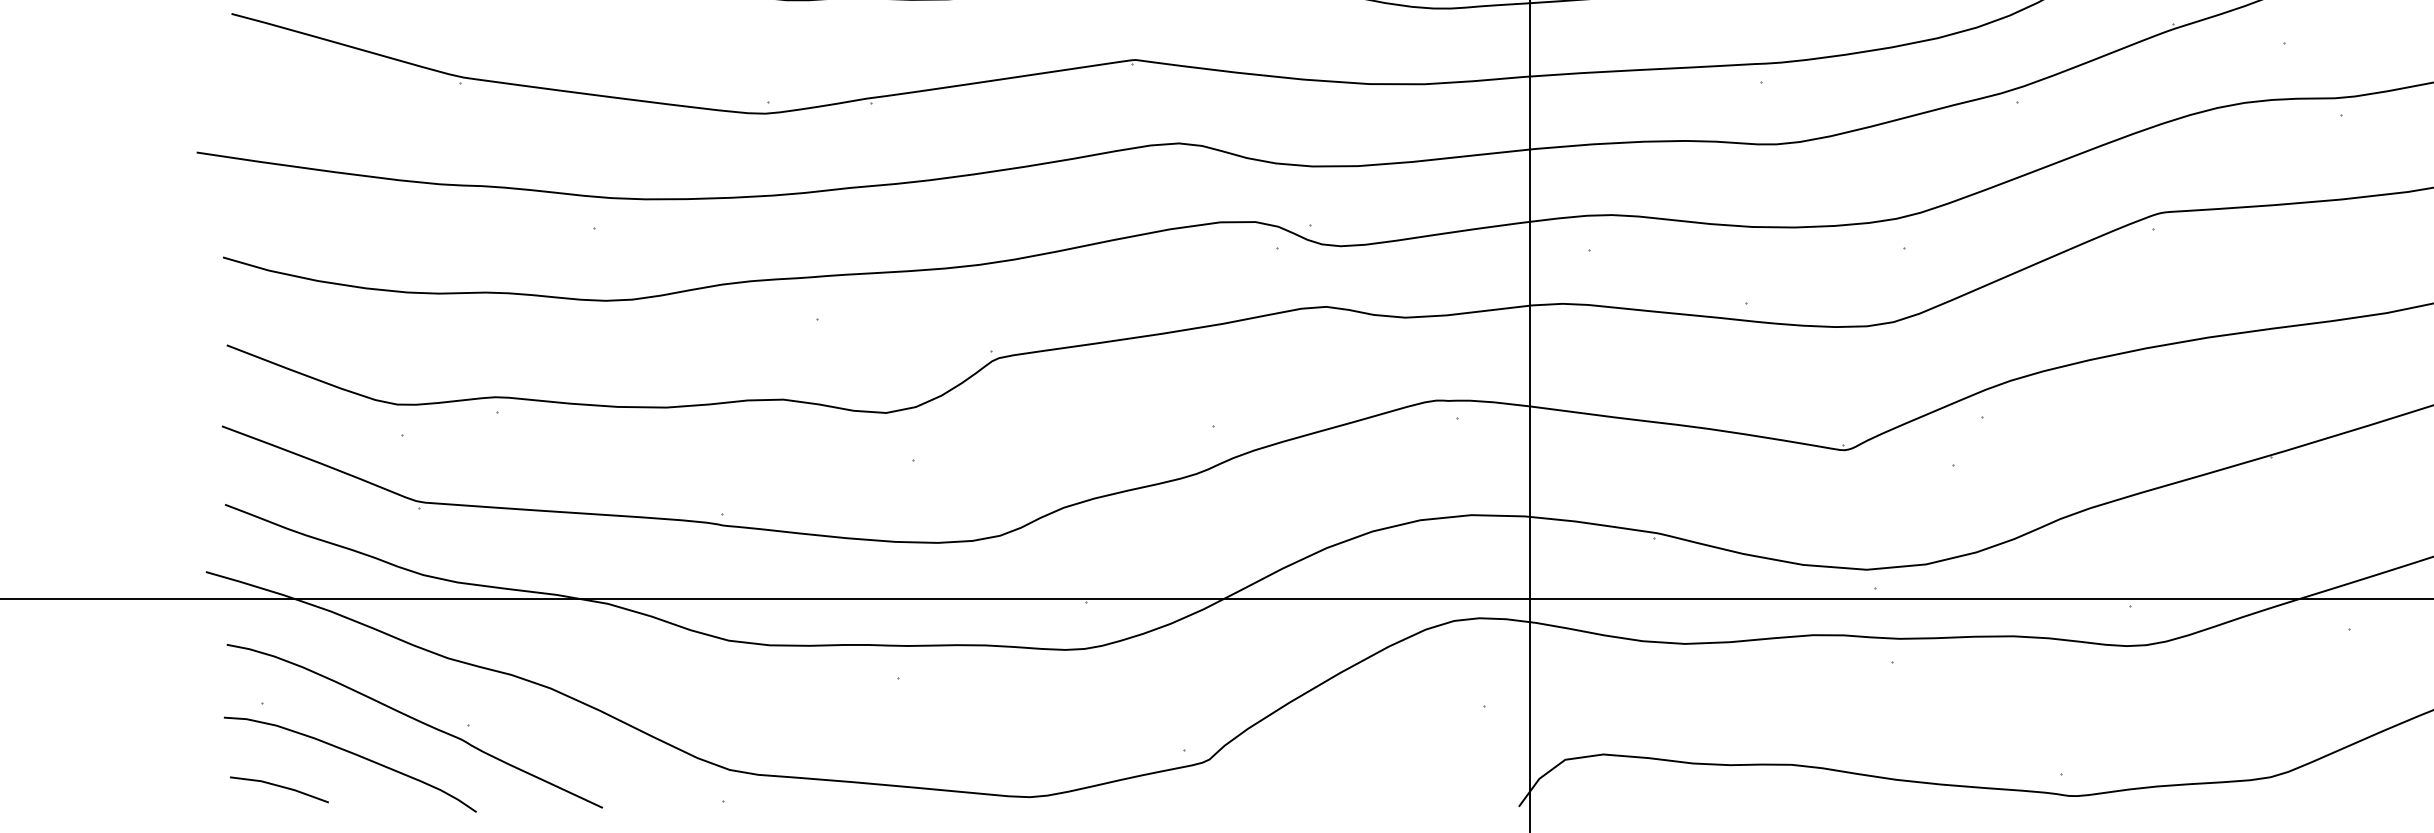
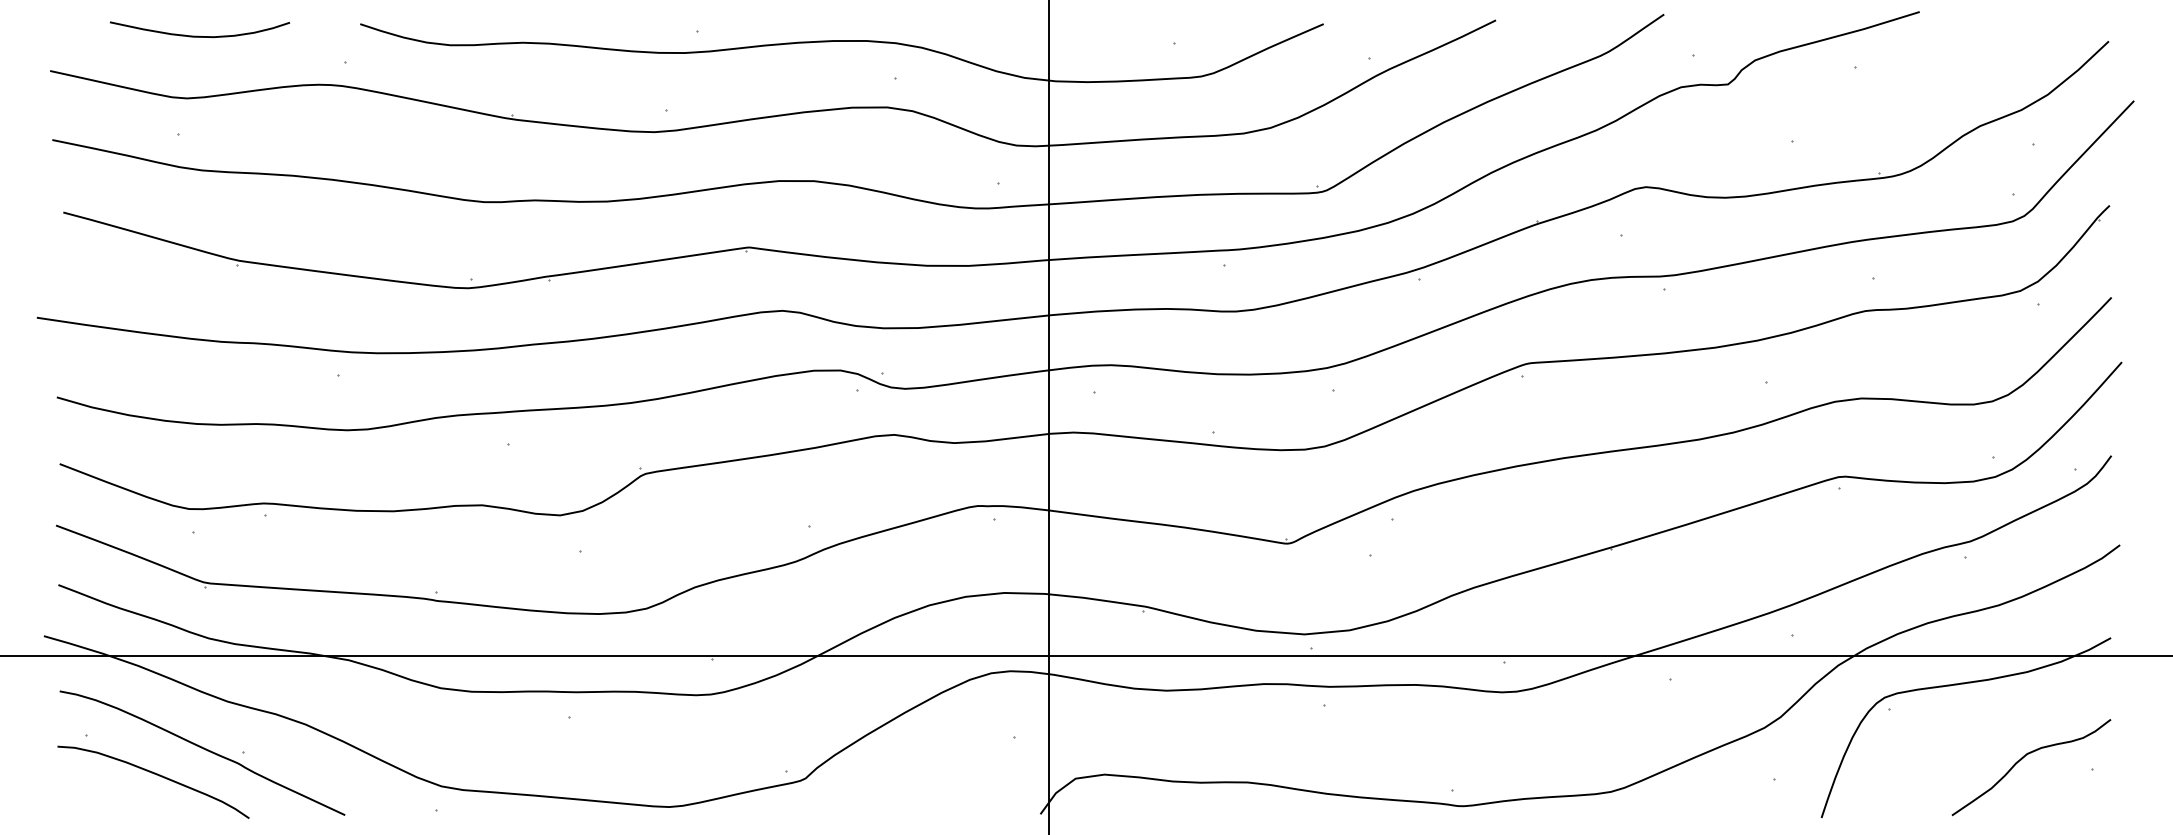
line: (279, 787) -> (99, 799), removed

